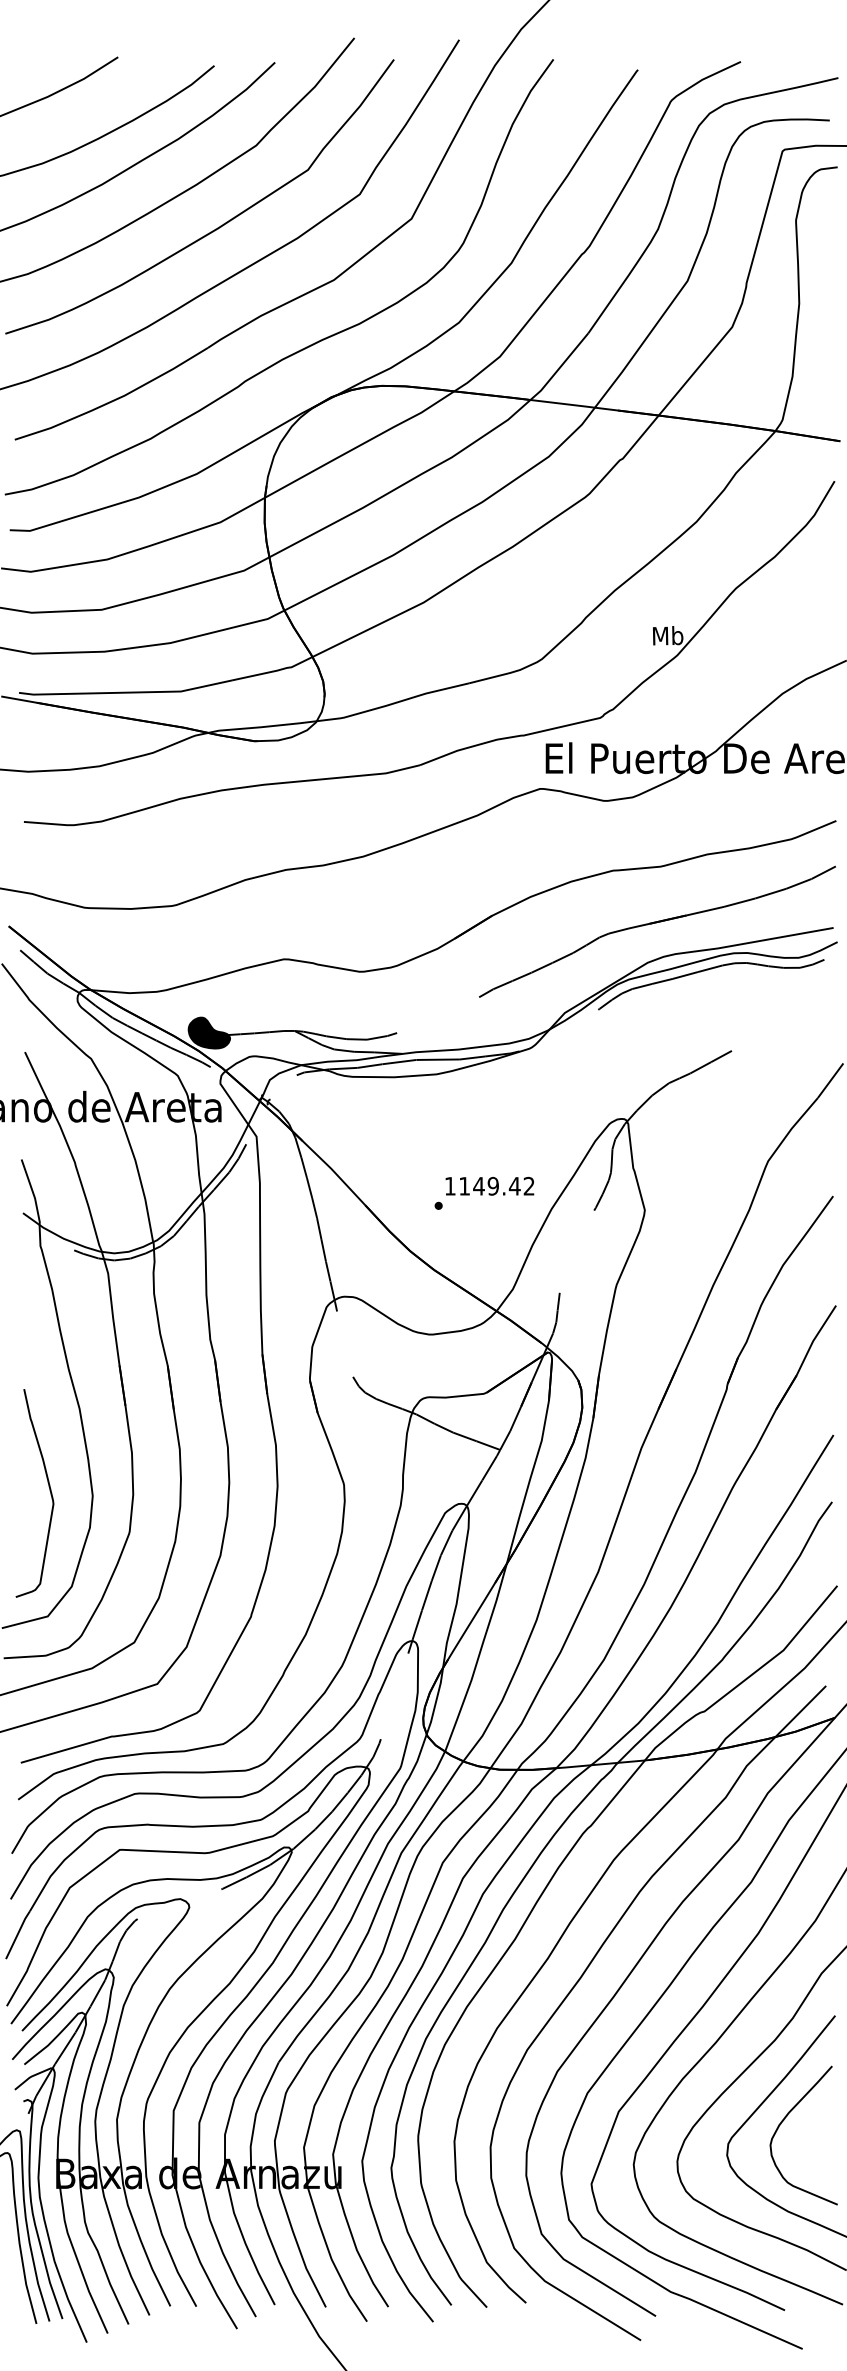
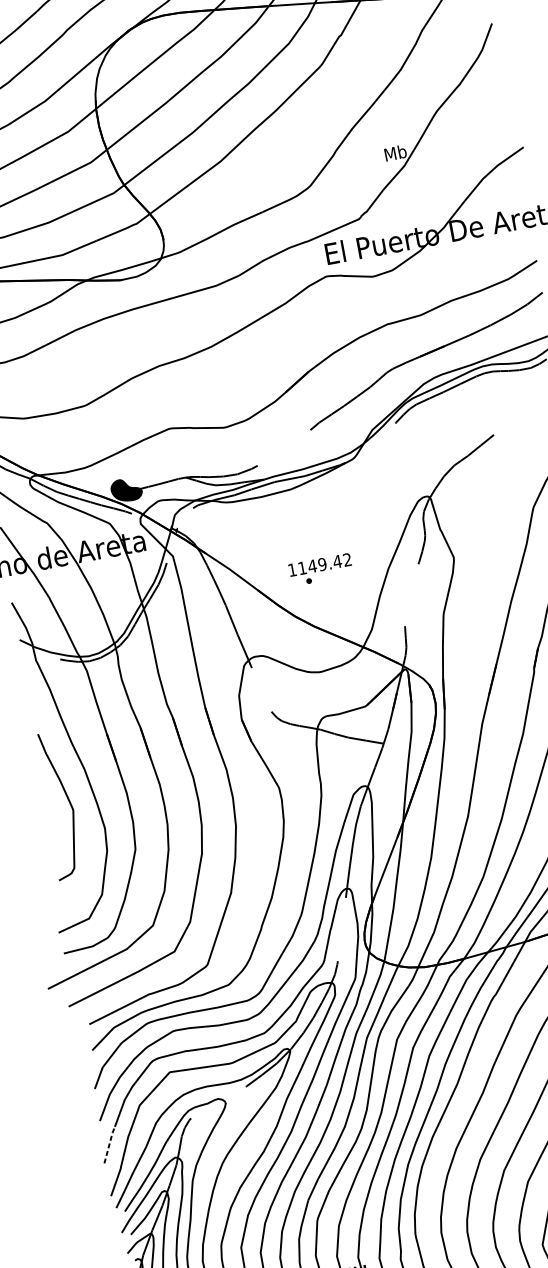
text: (489, 1185) -> (319, 564), moved
curve: (49, 1490) -> (68, 801), moved
line: (17, 1934) -> (109, 1144), solid -> dashed

